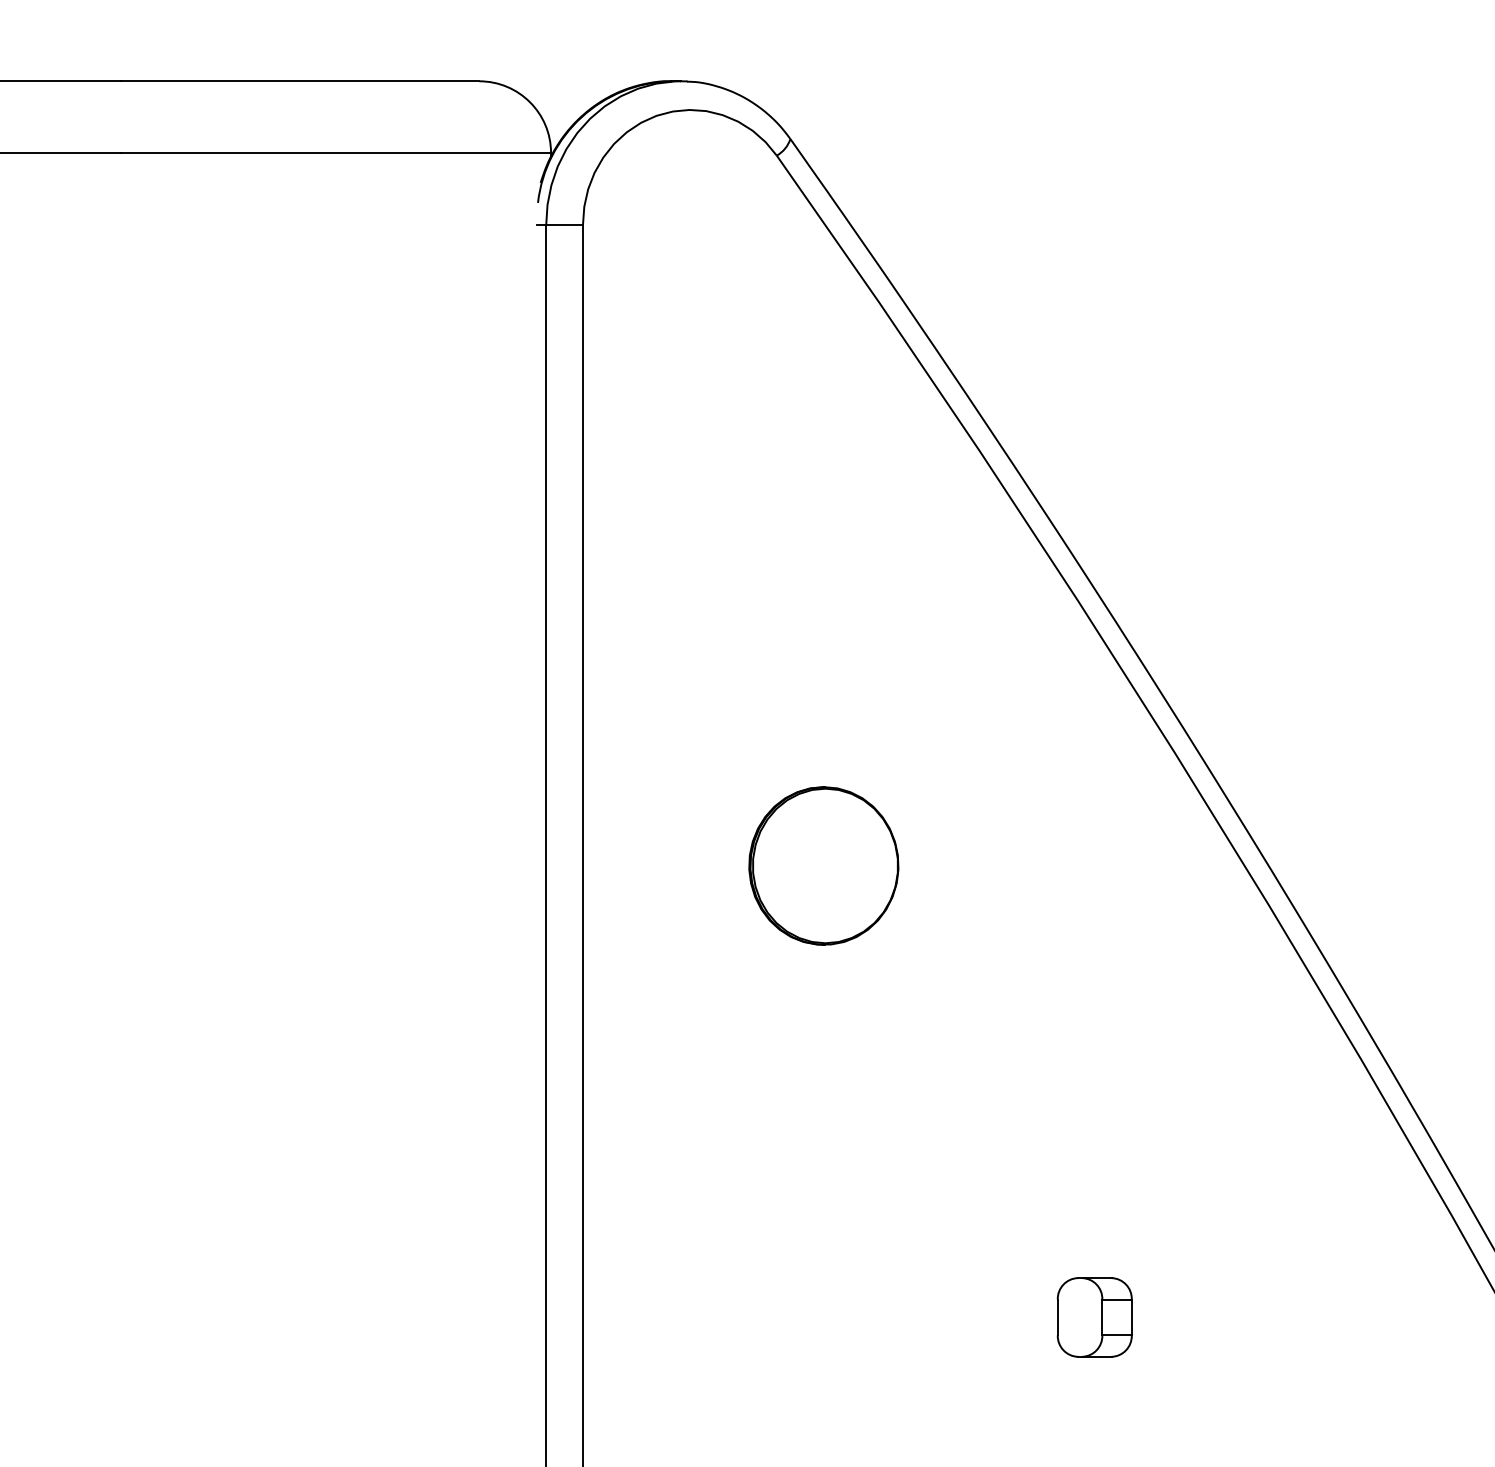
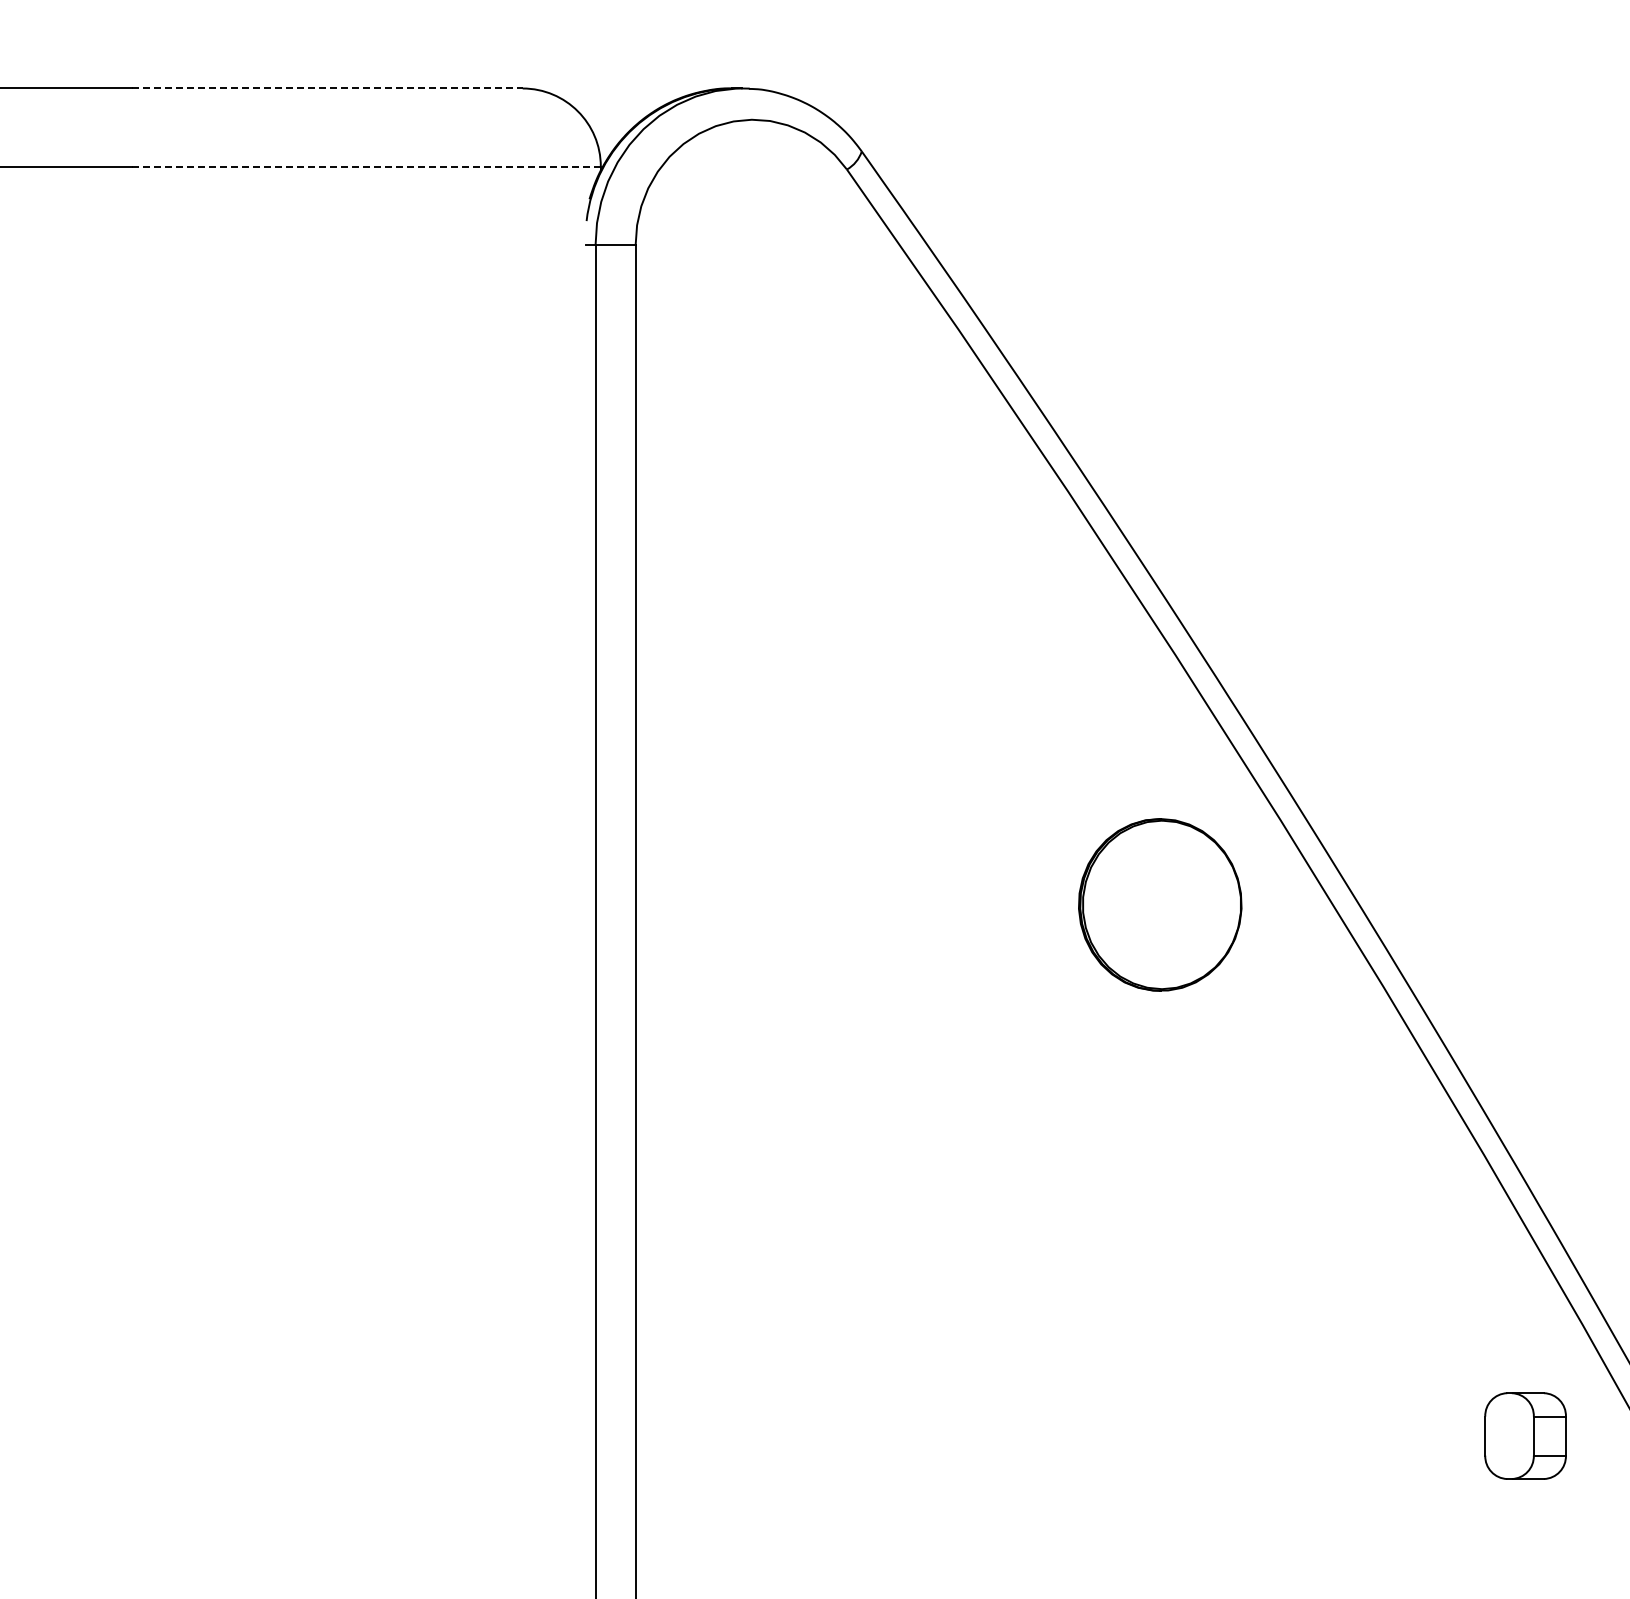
line: (300, 81) -> (327, 88), solid -> dashed
line: (335, 152) -> (365, 166), solid -> dashed
part: (824, 865) -> (1160, 904), moved
part: (1094, 1316) -> (1525, 1435), moved

